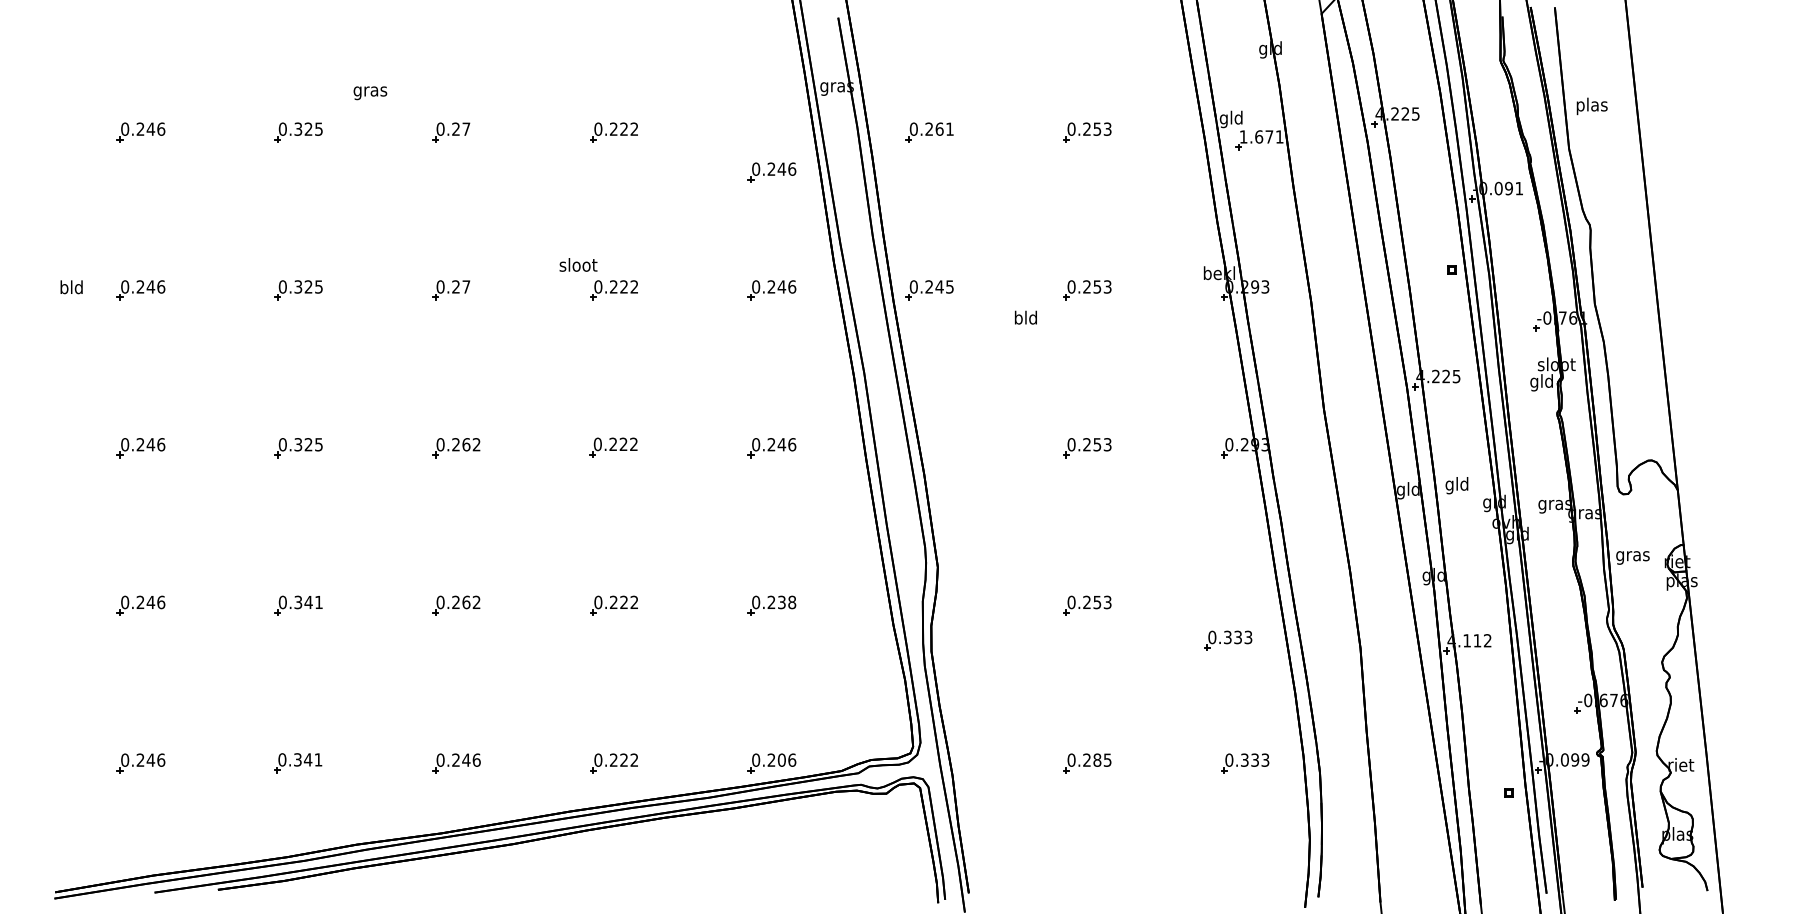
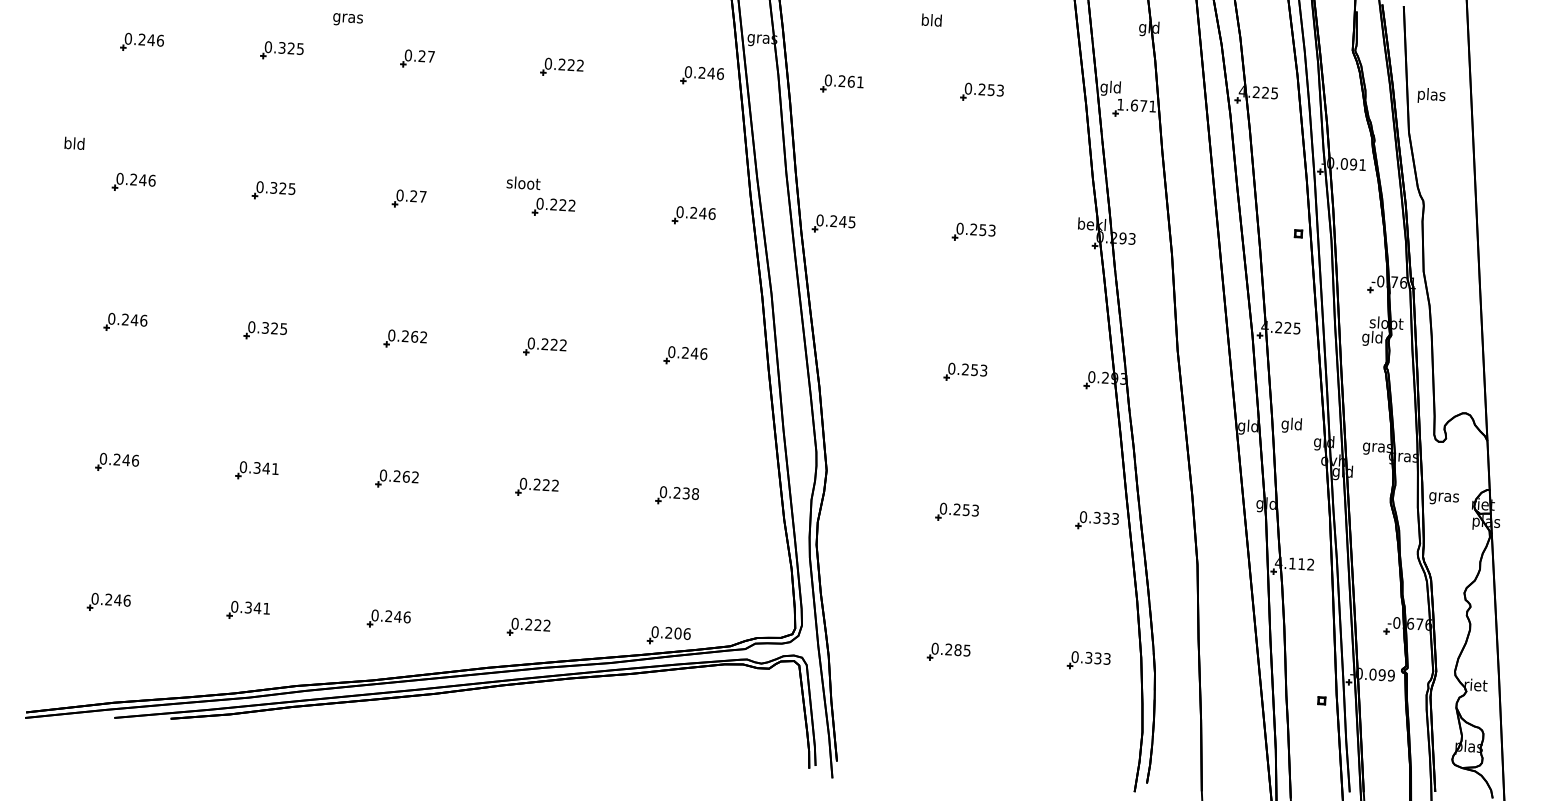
part: (771, 172) -> (701, 75), moved
text: (71, 287) -> (74, 143), moved
text: (1025, 317) -> (931, 19), moved
part: (1228, 640) -> (1097, 520), moved

